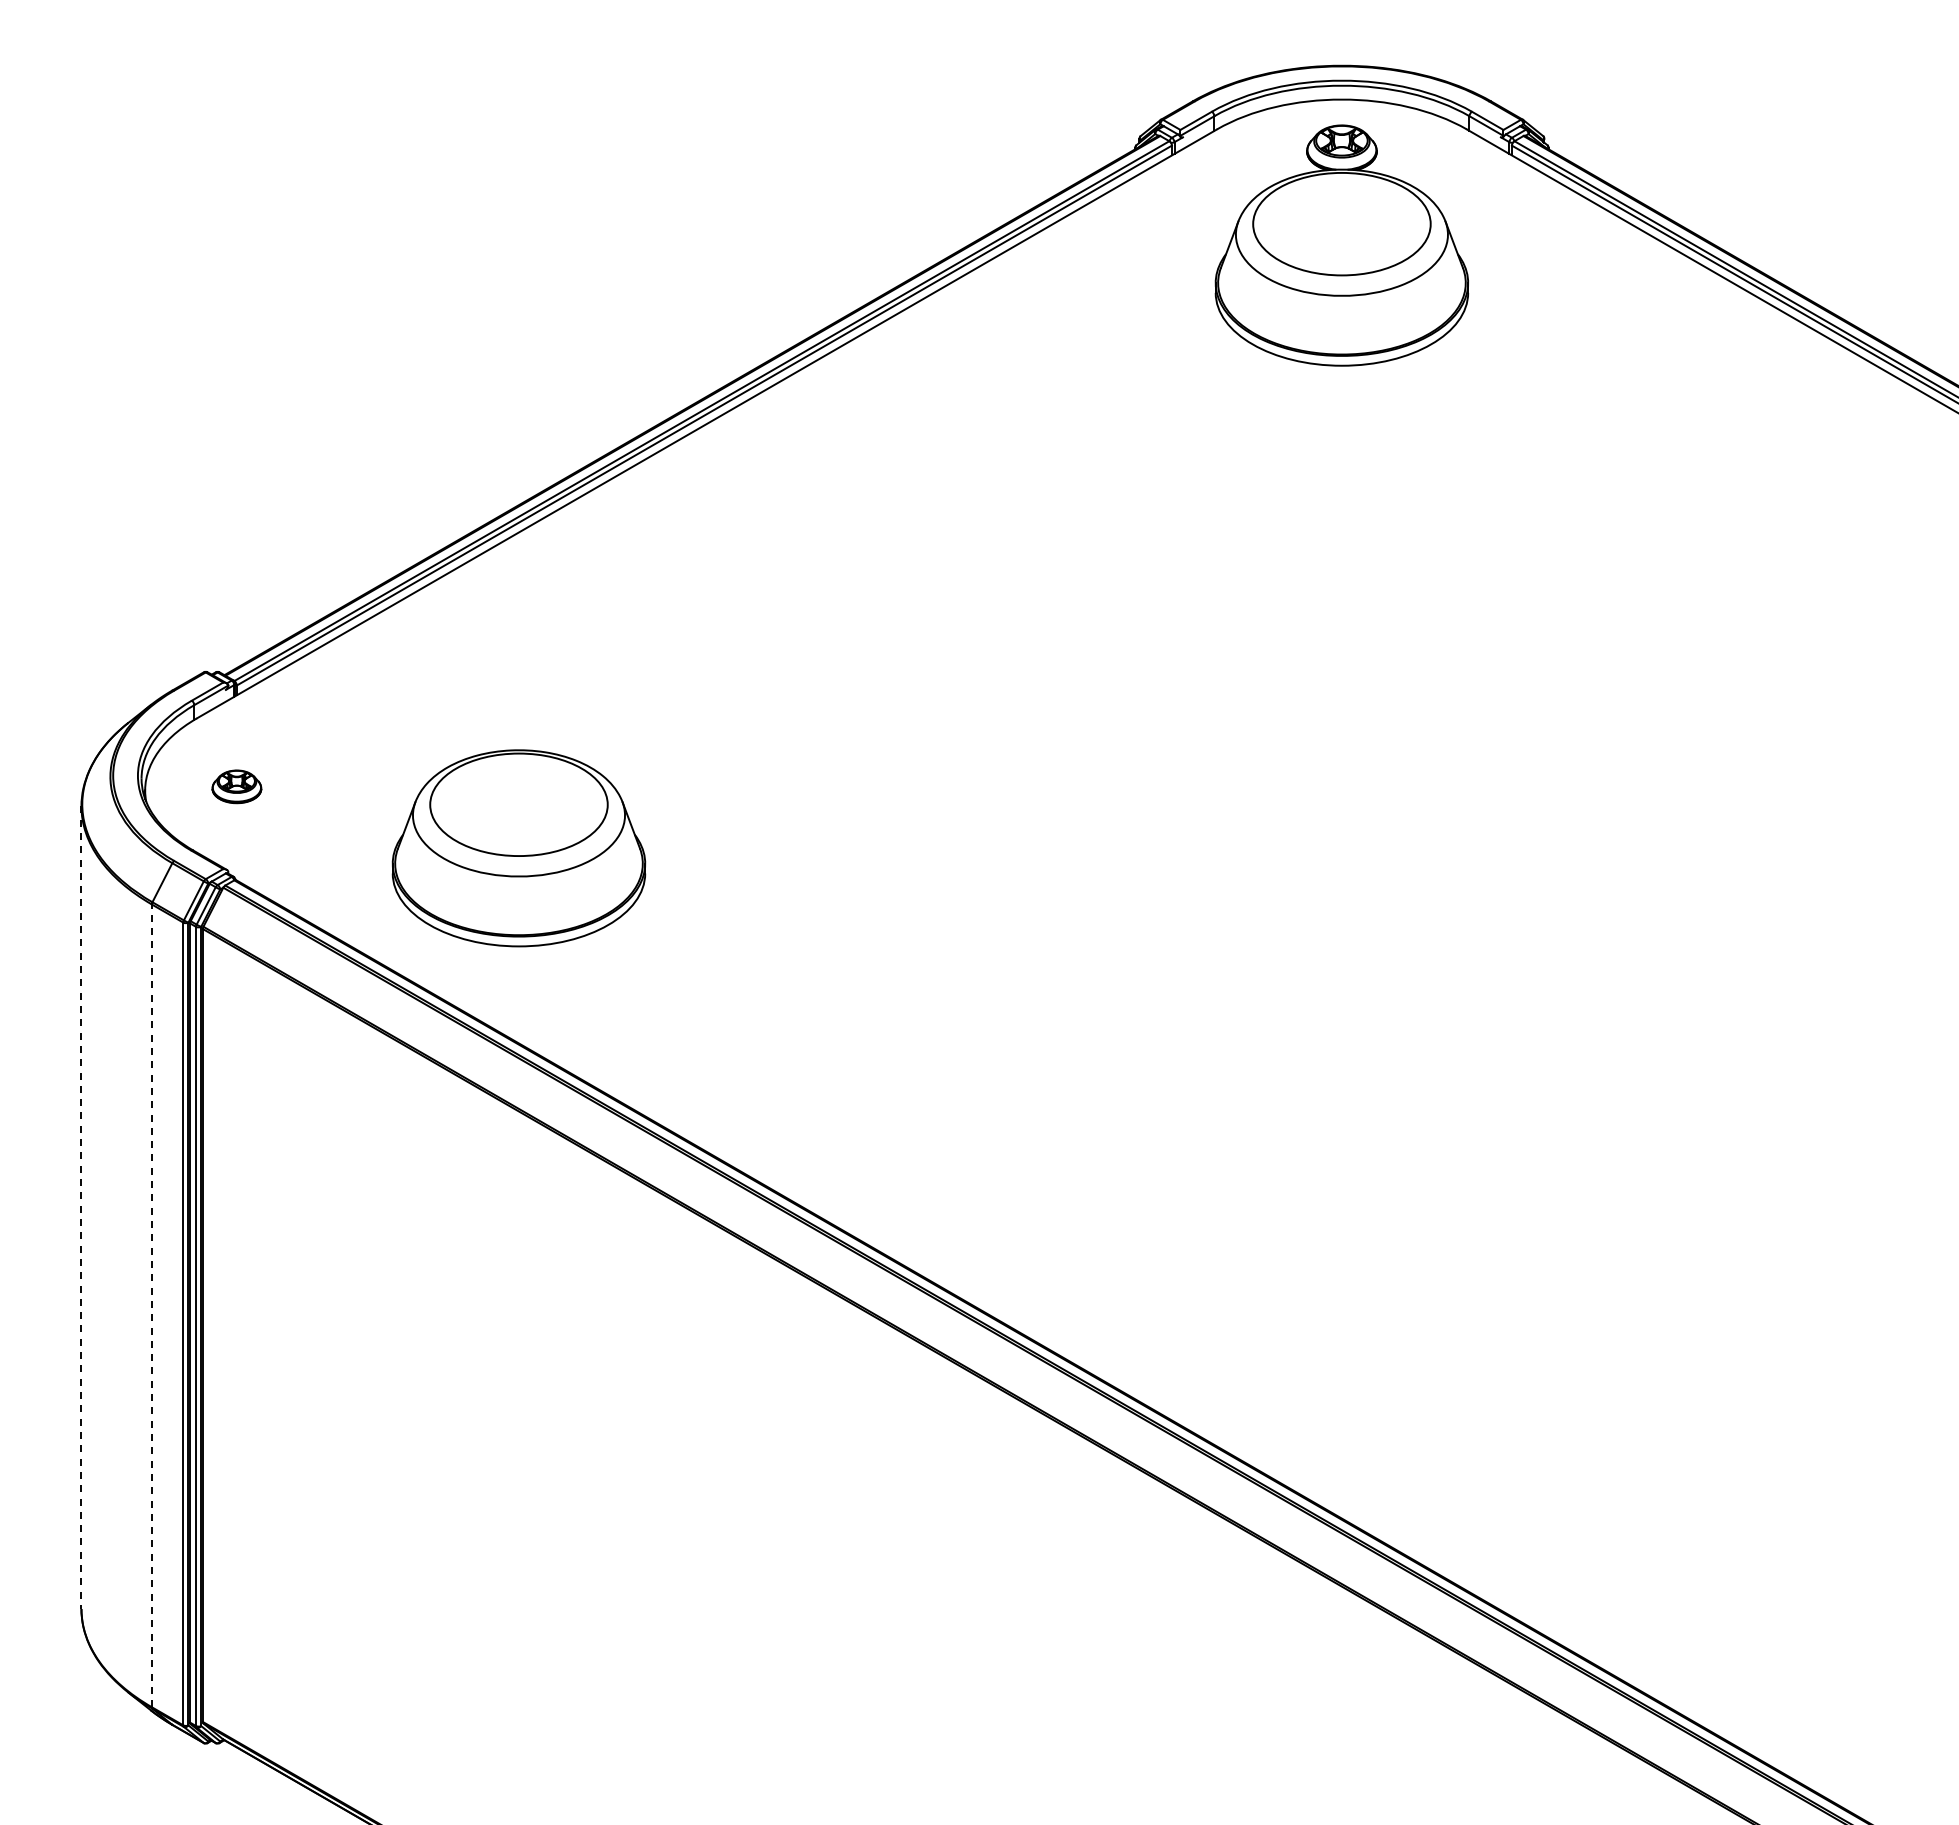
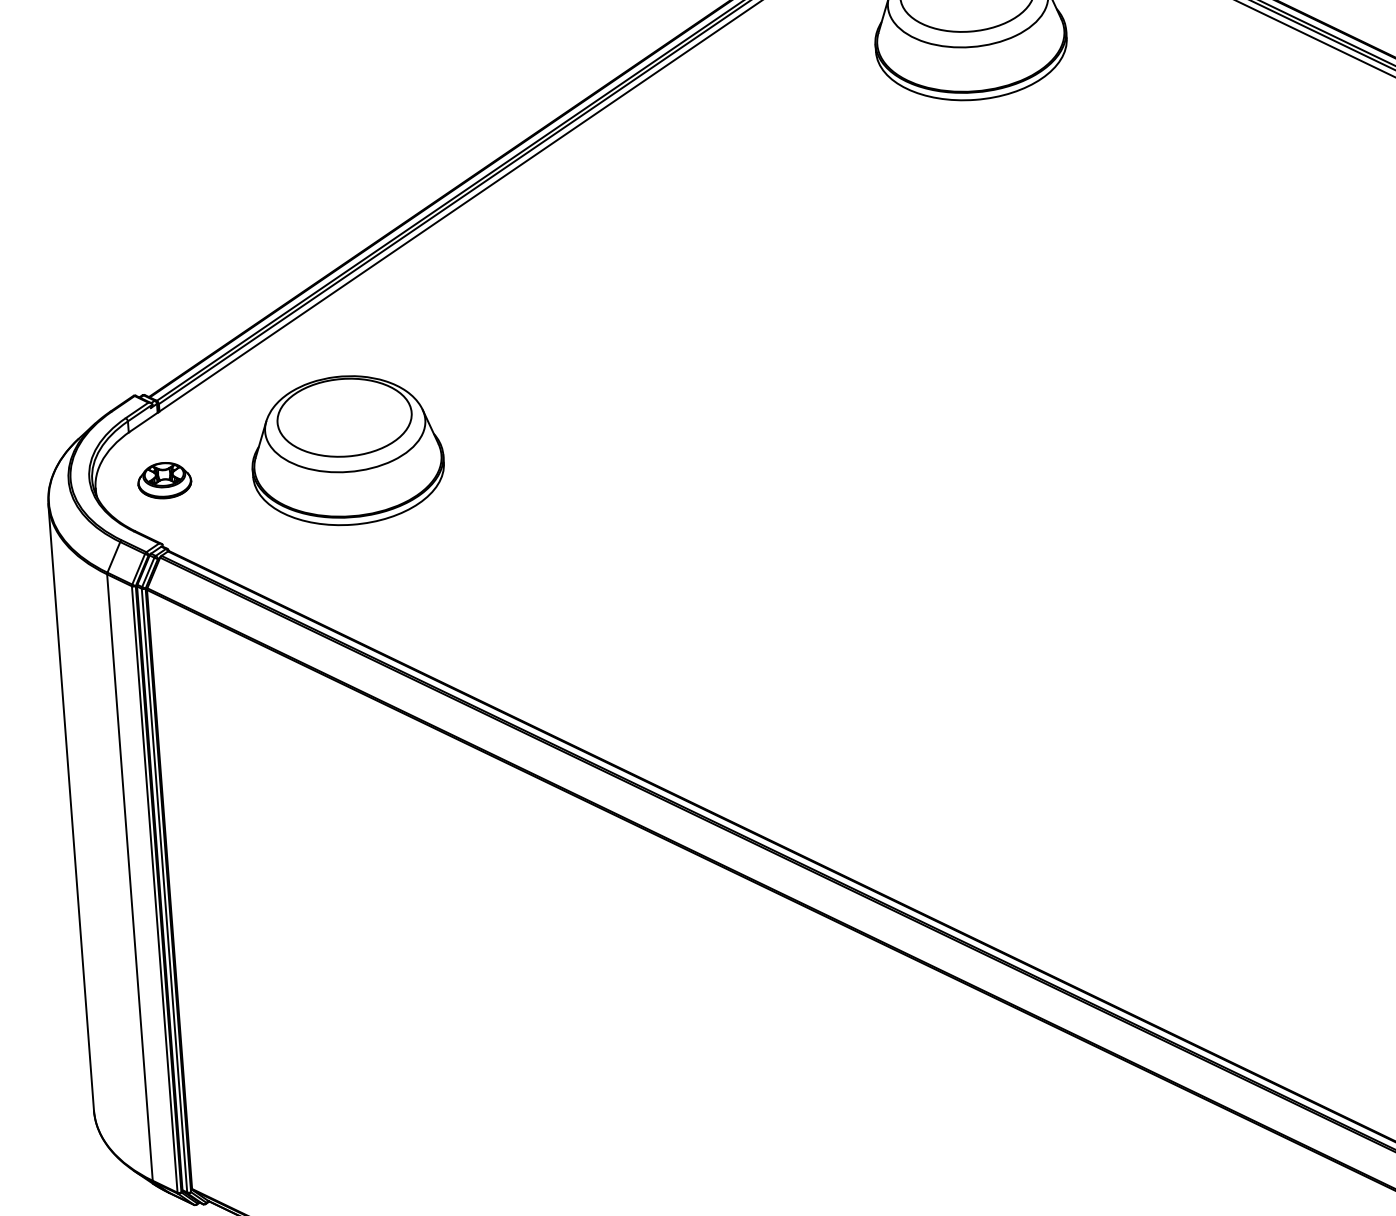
part: (236, 786) -> (164, 480), size x1.43
part: (518, 848) -> (346, 450), moved
line: (81, 1208) -> (71, 808), dashed -> solid
line: (151, 1305) -> (129, 877), dashed -> solid

